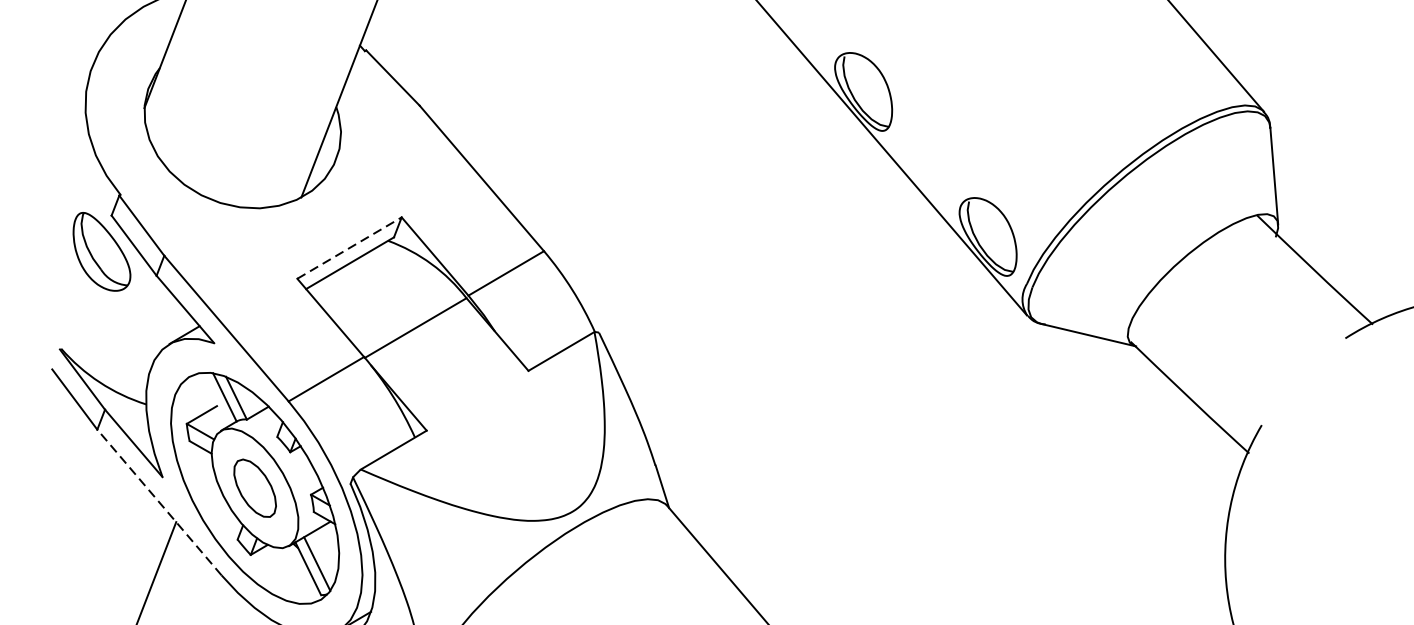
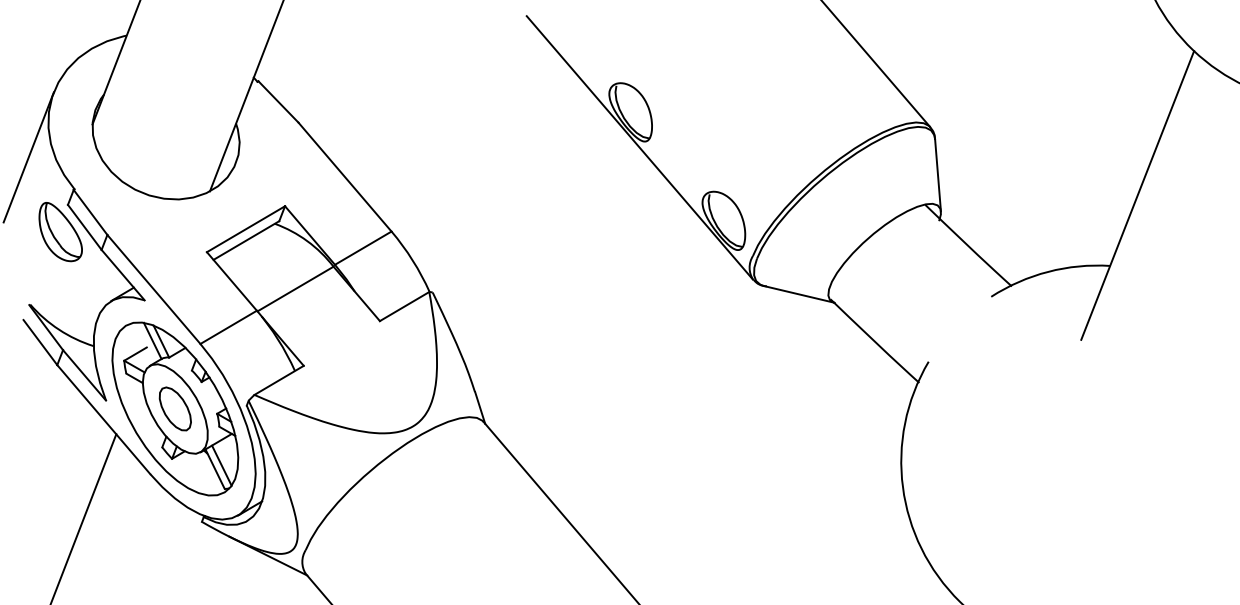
line: (58, 152) -> (28, 157), added
line: (350, 247) -> (246, 228), dashed -> solid
line: (159, 502) -> (103, 419), dashed -> solid

